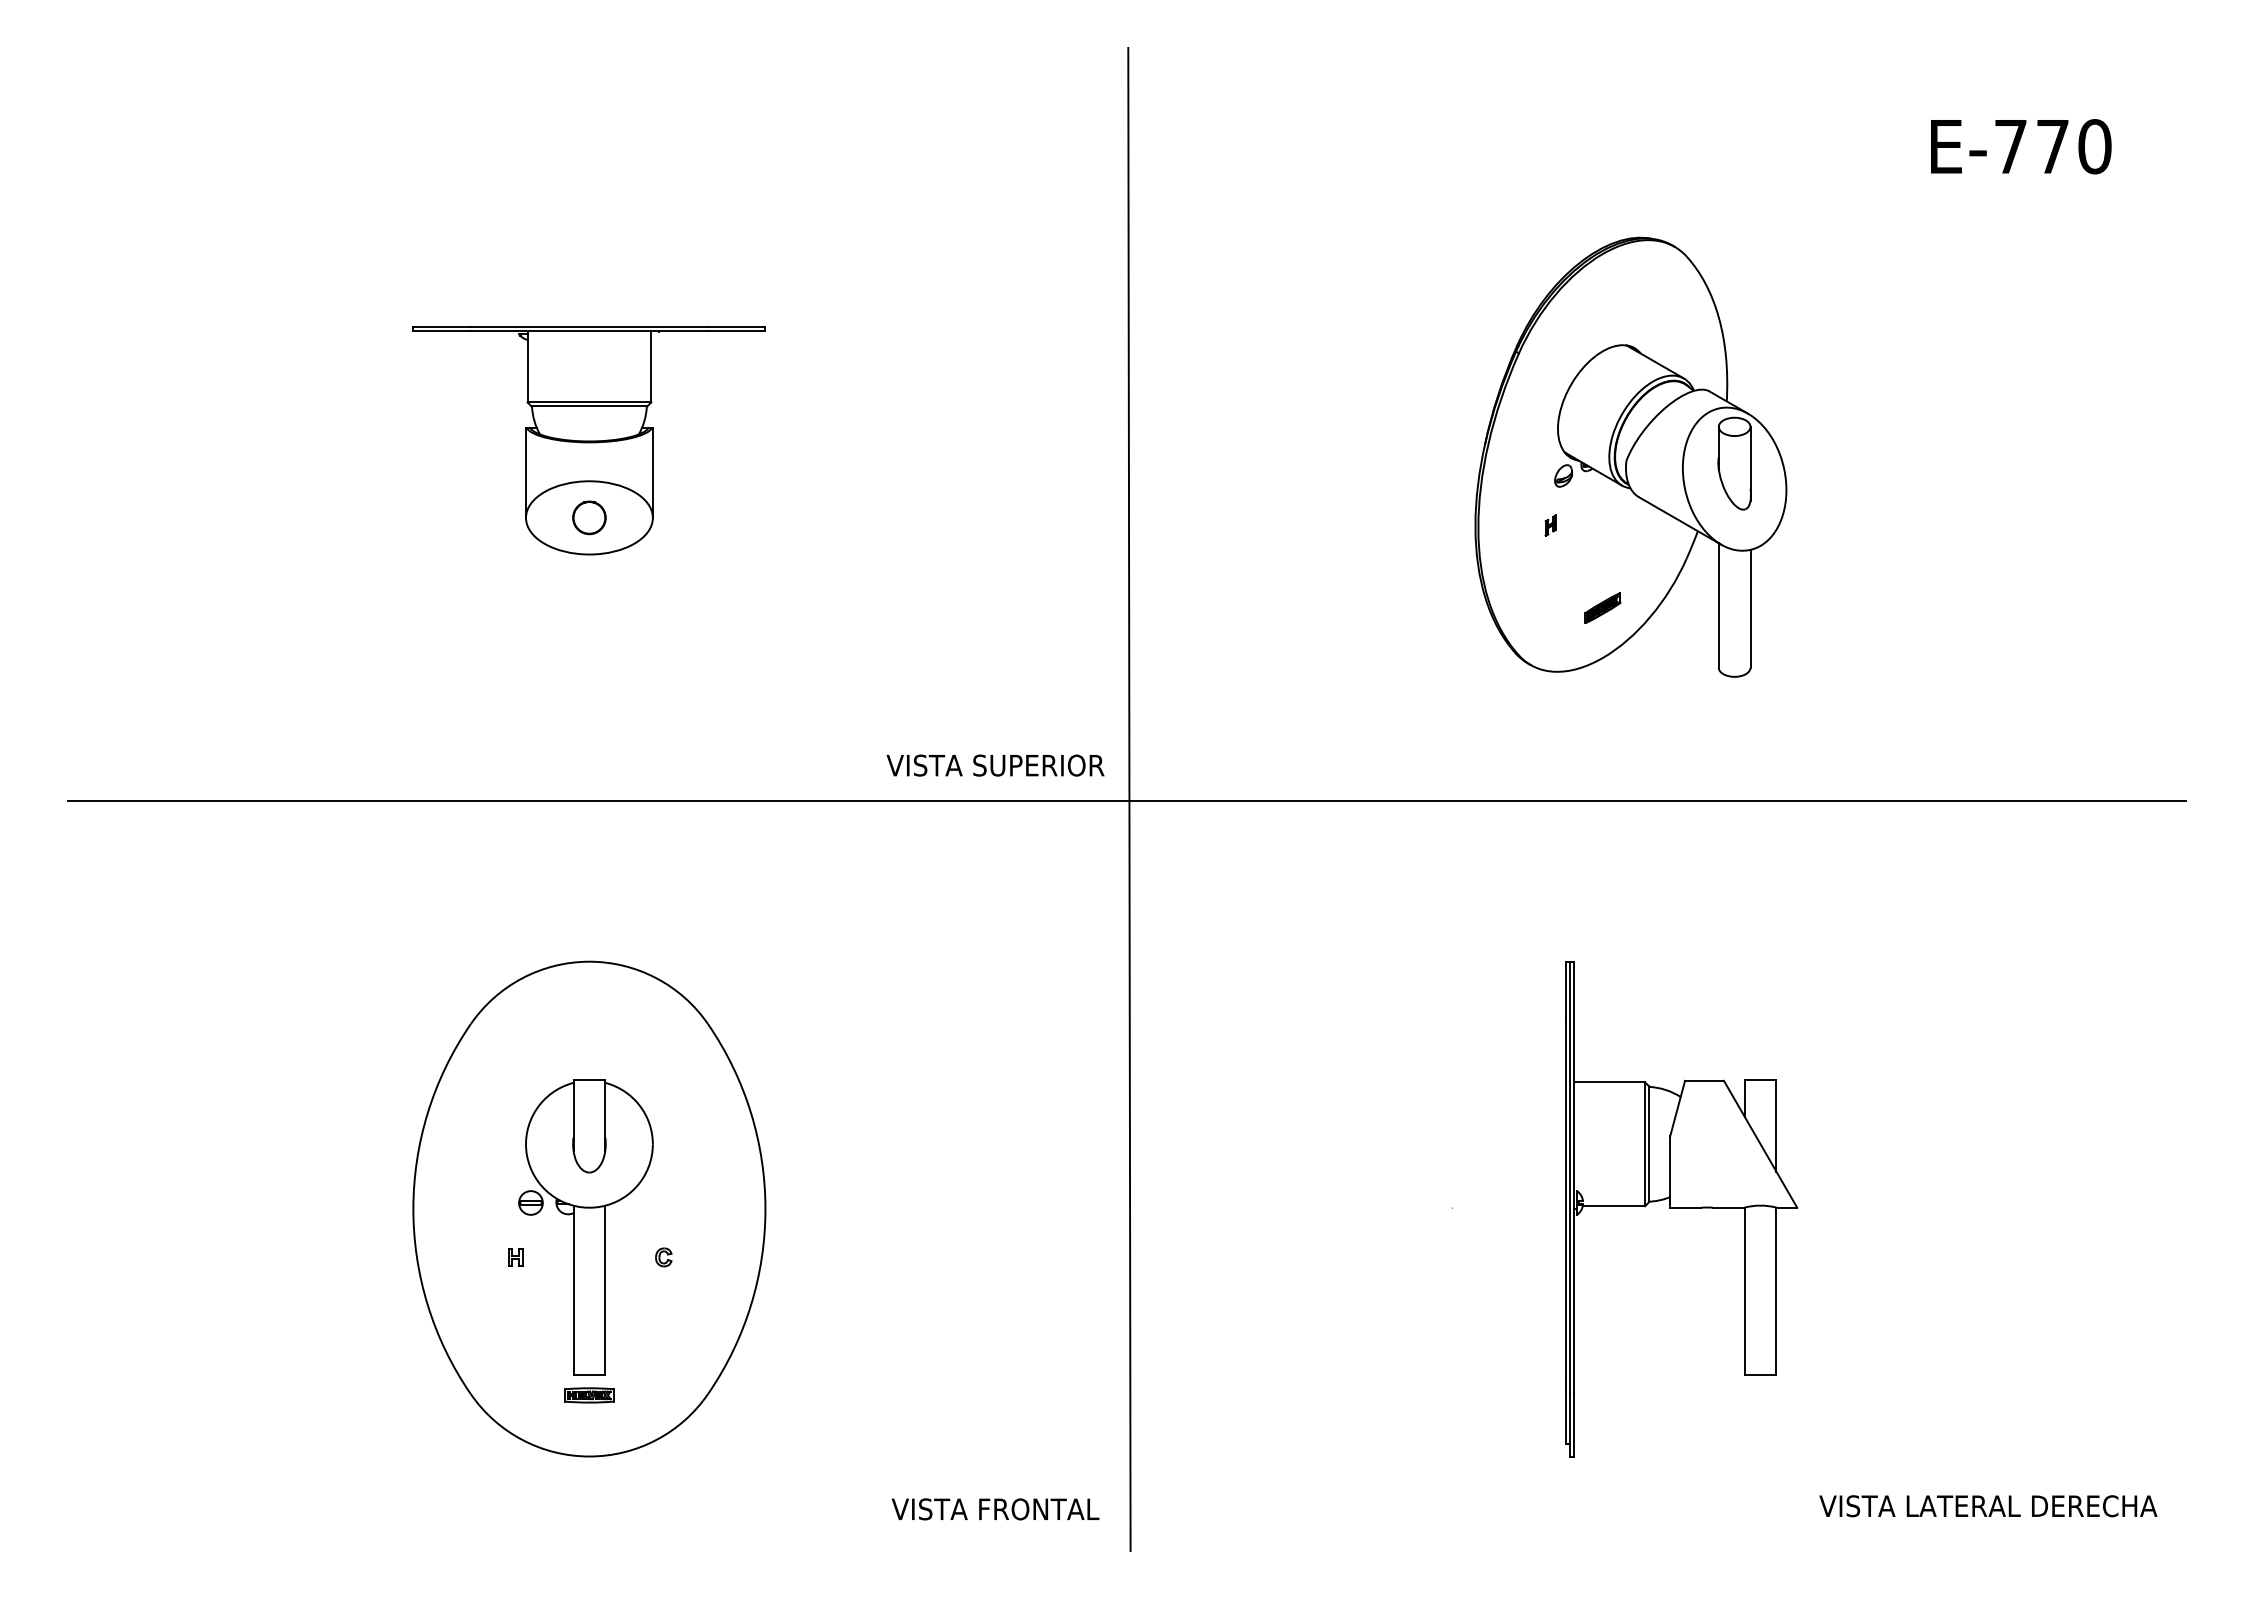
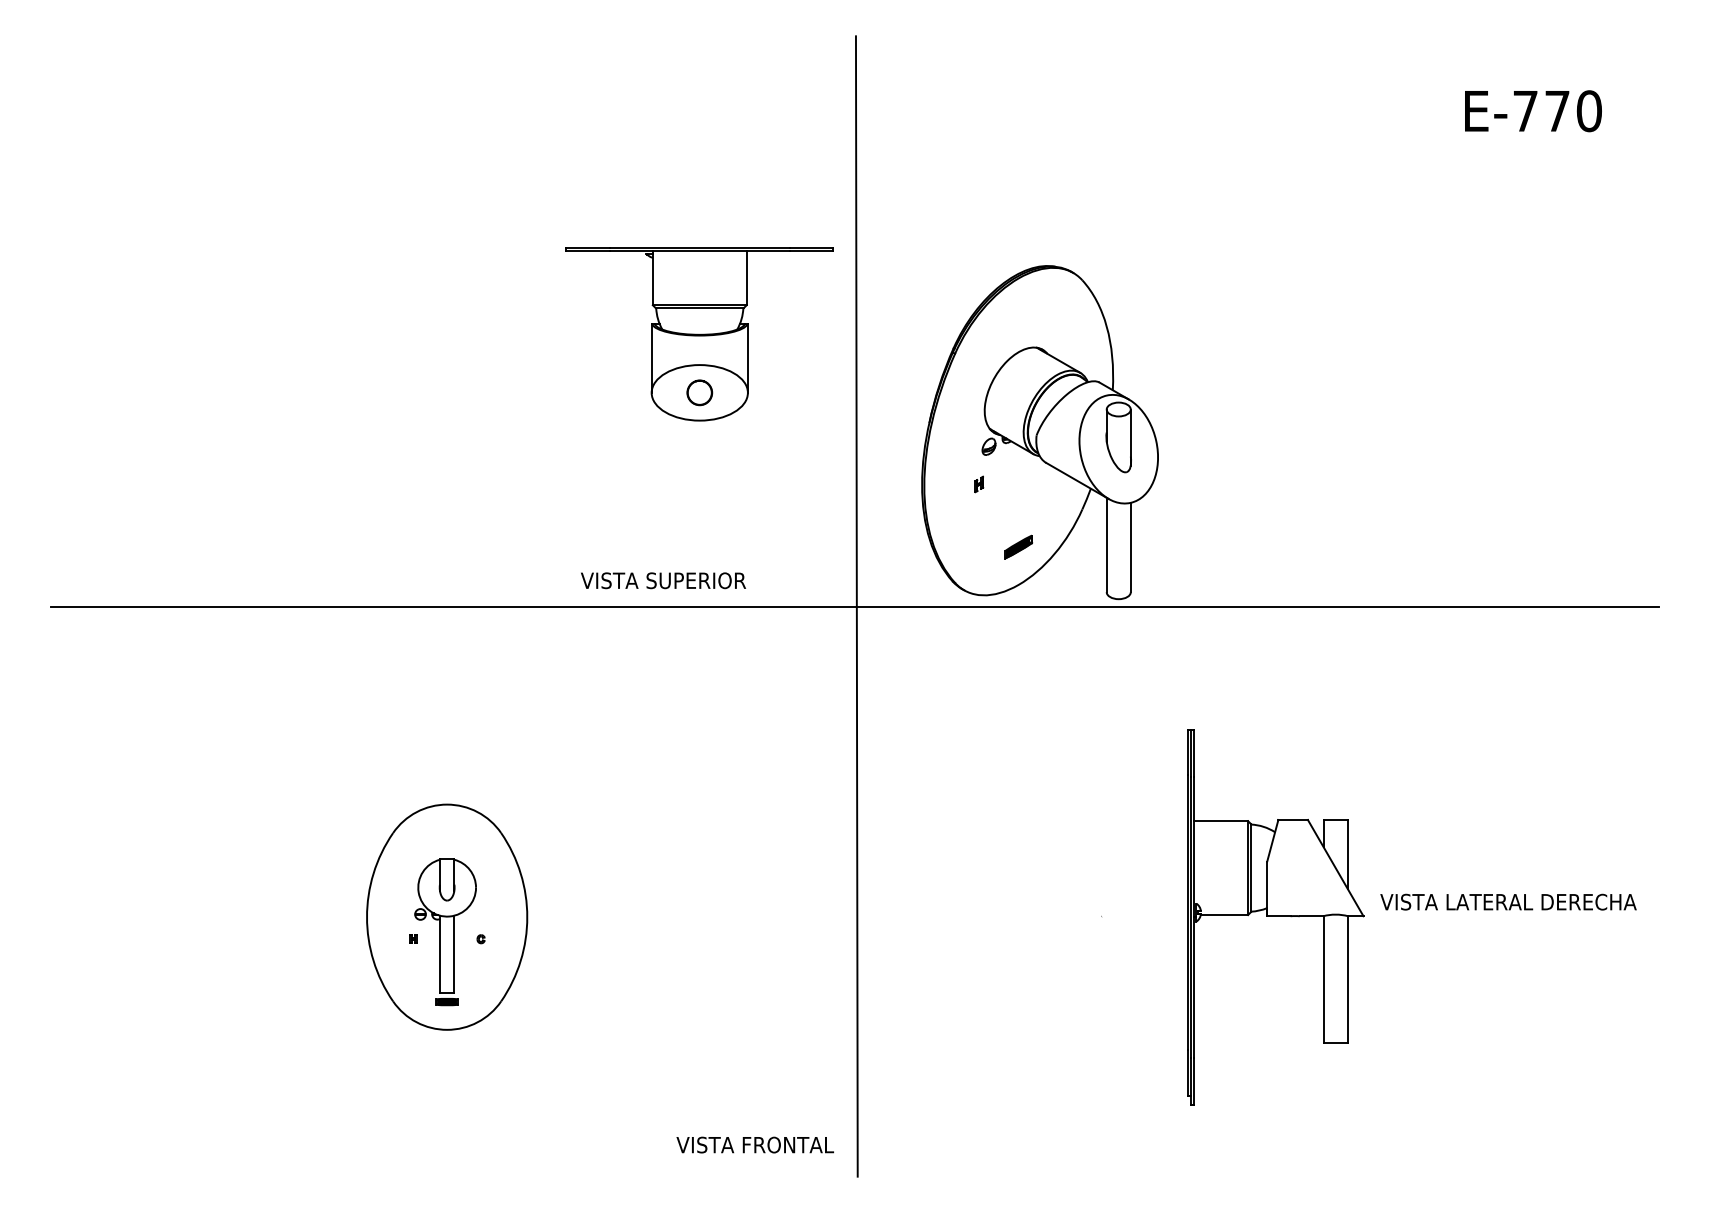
part: (588, 440) -> (699, 334), moved
part: (1630, 456) -> (1039, 431), moved
text: (995, 765) -> (663, 580), moved
part: (589, 1208) -> (447, 916), size x0.6
text: (1988, 1506) -> (1508, 902), moved

